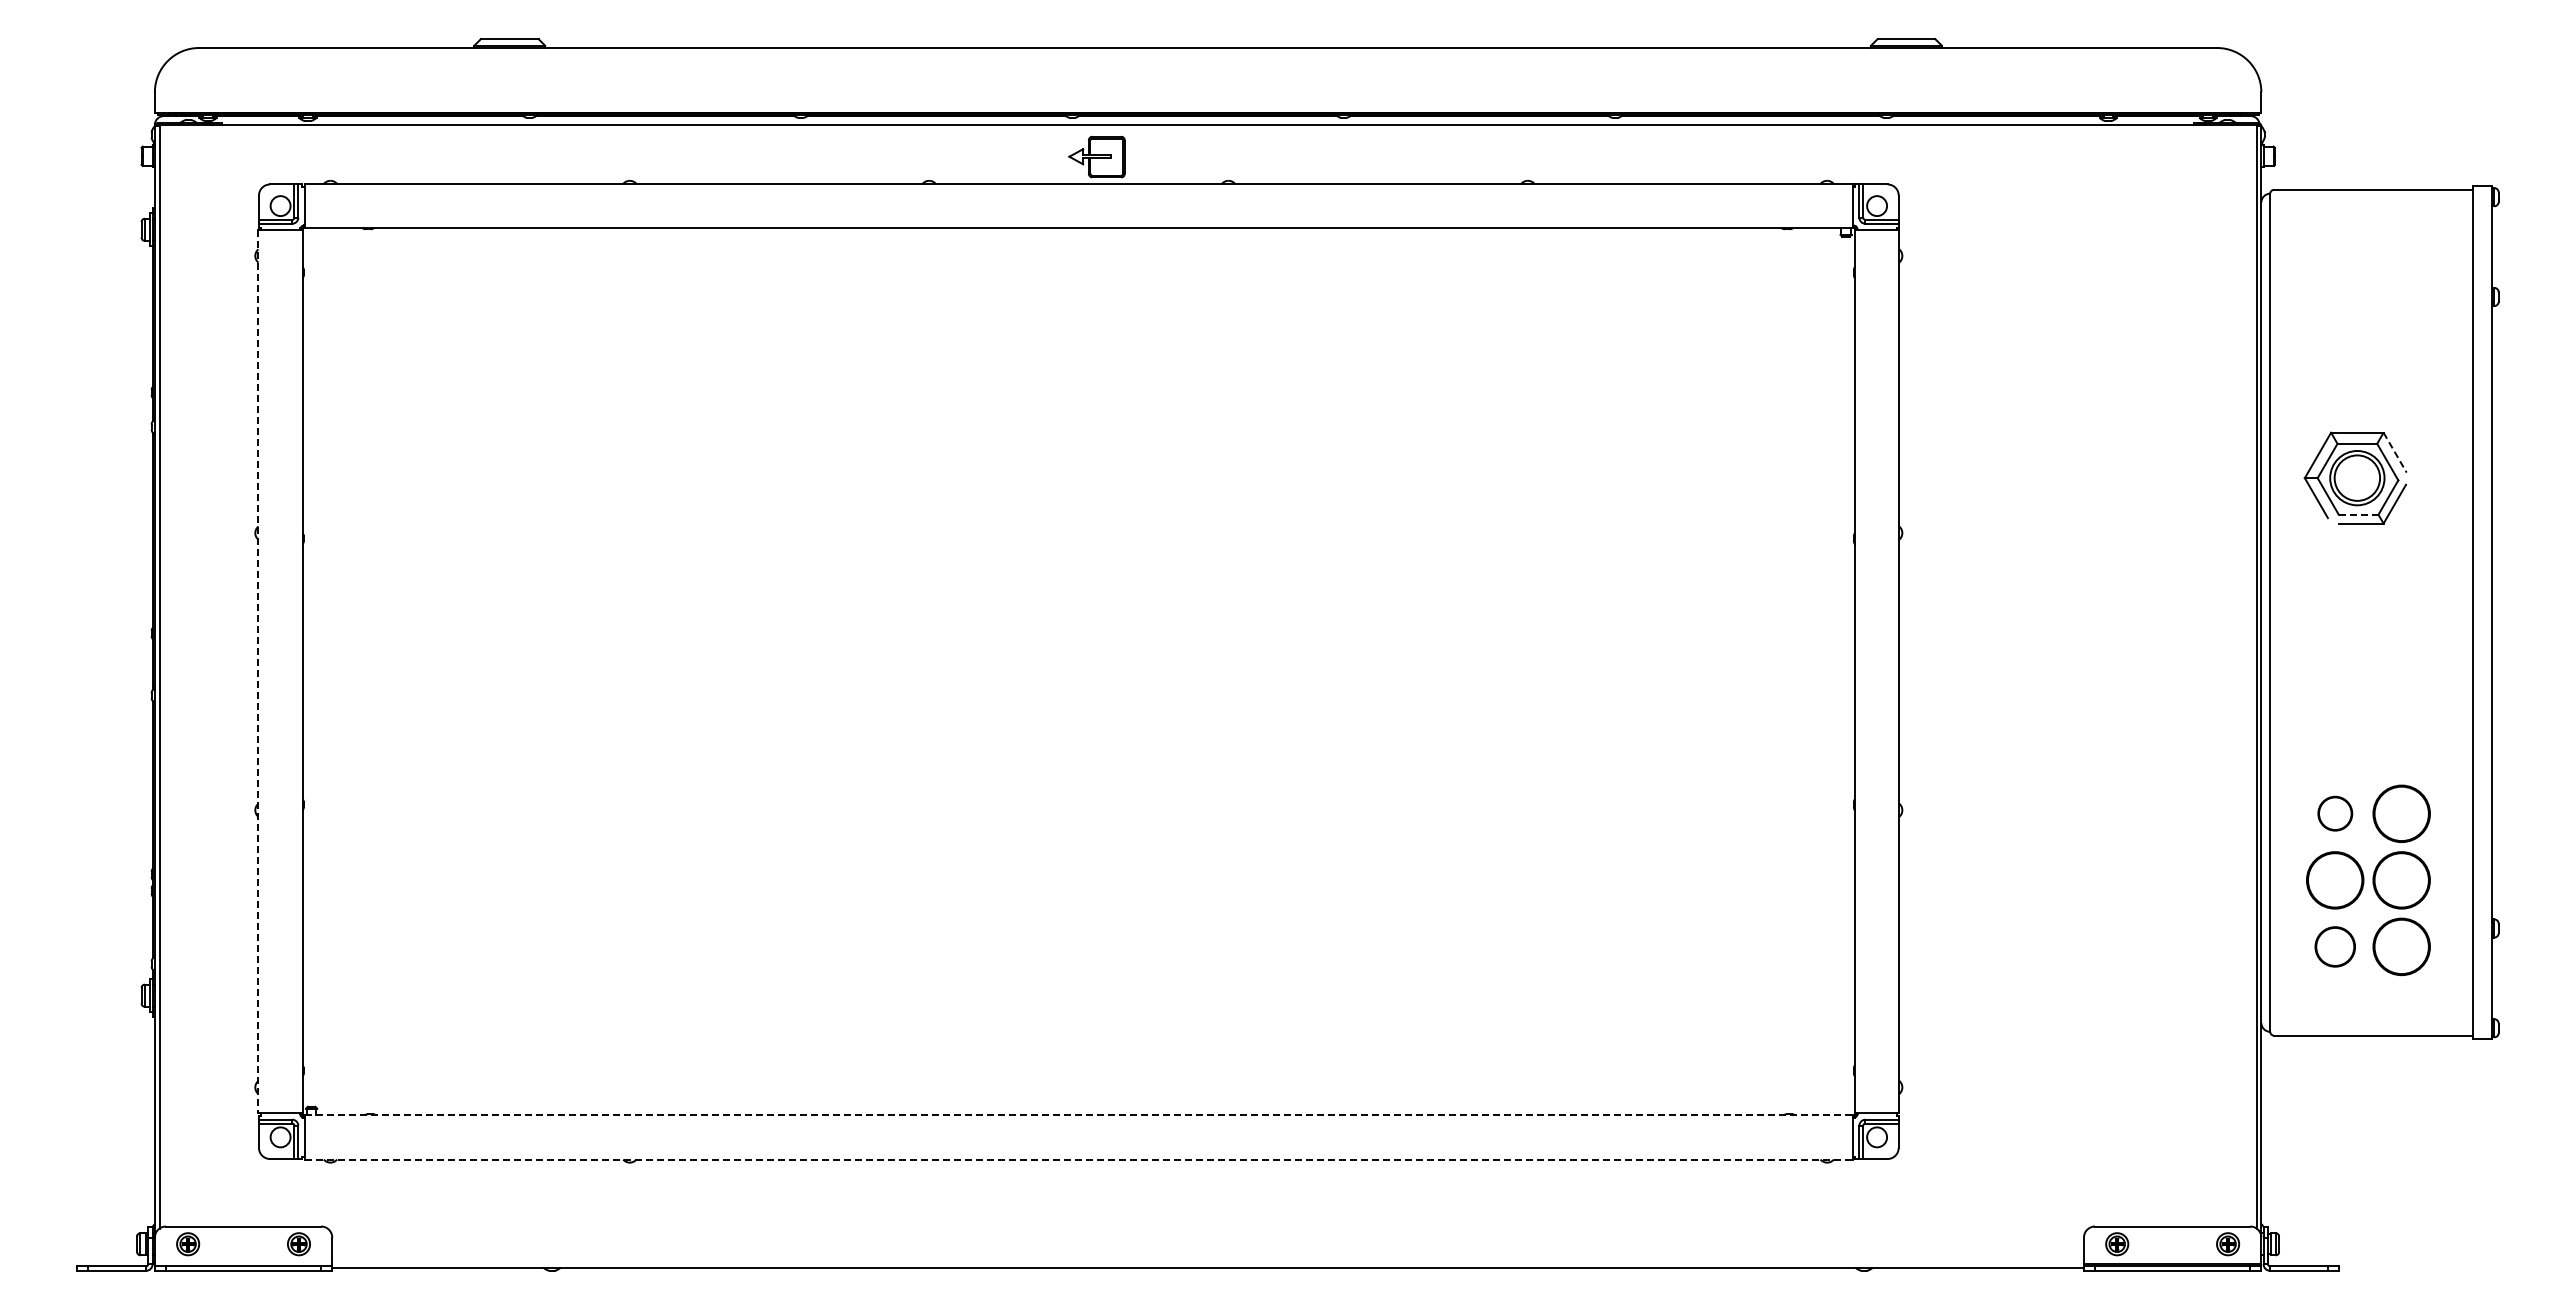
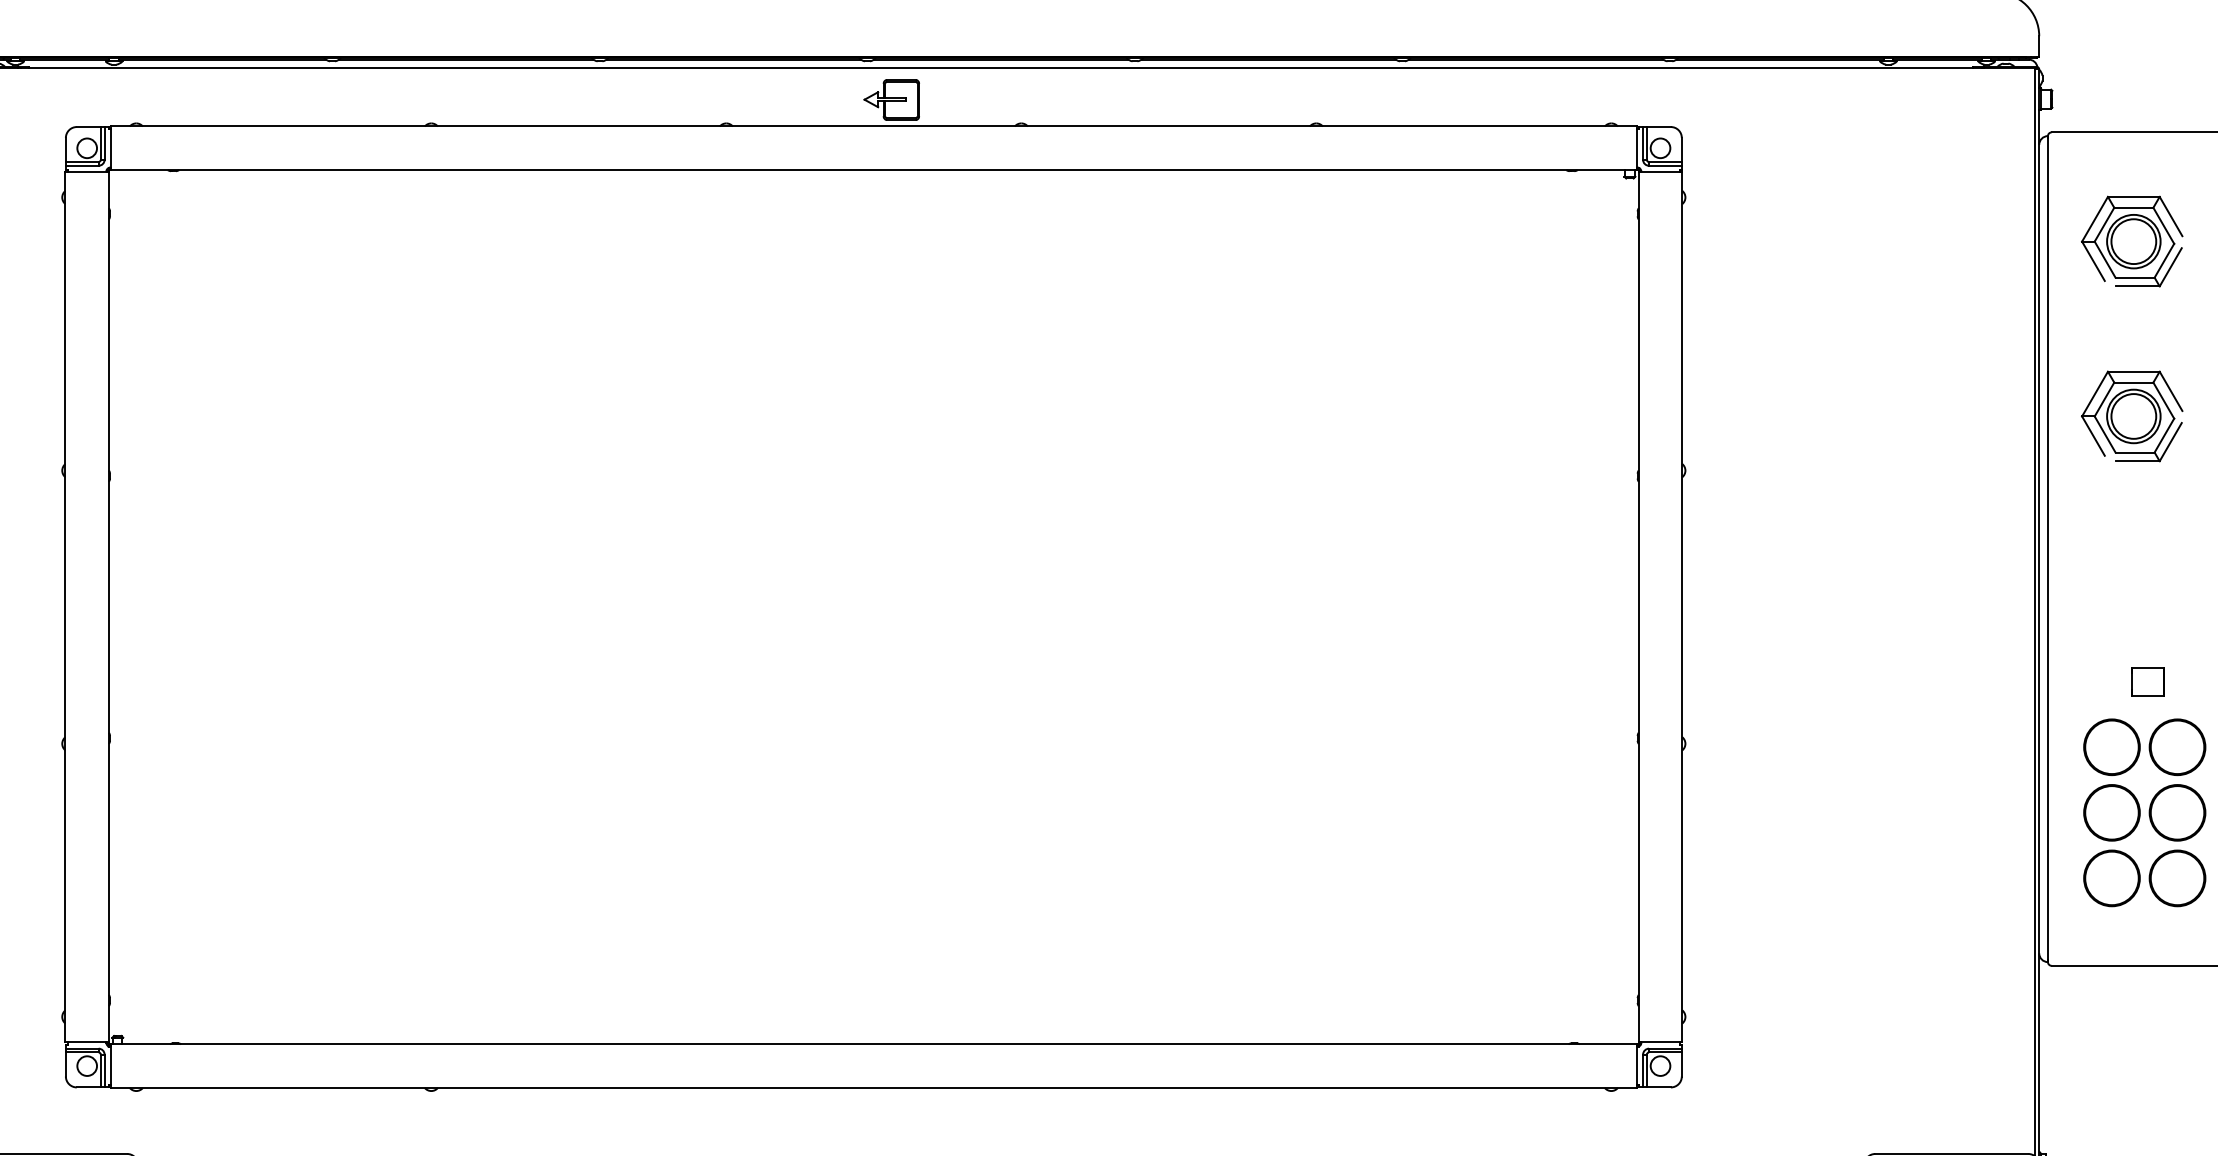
part: (2355, 300) -> (2131, 241), added
line: (2395, 453) -> (2171, 392), dashed -> solid
line: (2358, 514) -> (2134, 452), dashed -> solid
line: (258, 672) -> (65, 607), dashed -> solid
part: (2371, 746) -> (2147, 680), added
part: (2335, 813) -> (2112, 746), size x1.67
part: (2335, 946) -> (2112, 878), size x1.43
line: (1078, 1115) -> (873, 1044), dashed -> solid
line: (1078, 1159) -> (873, 1087), dashed -> solid

